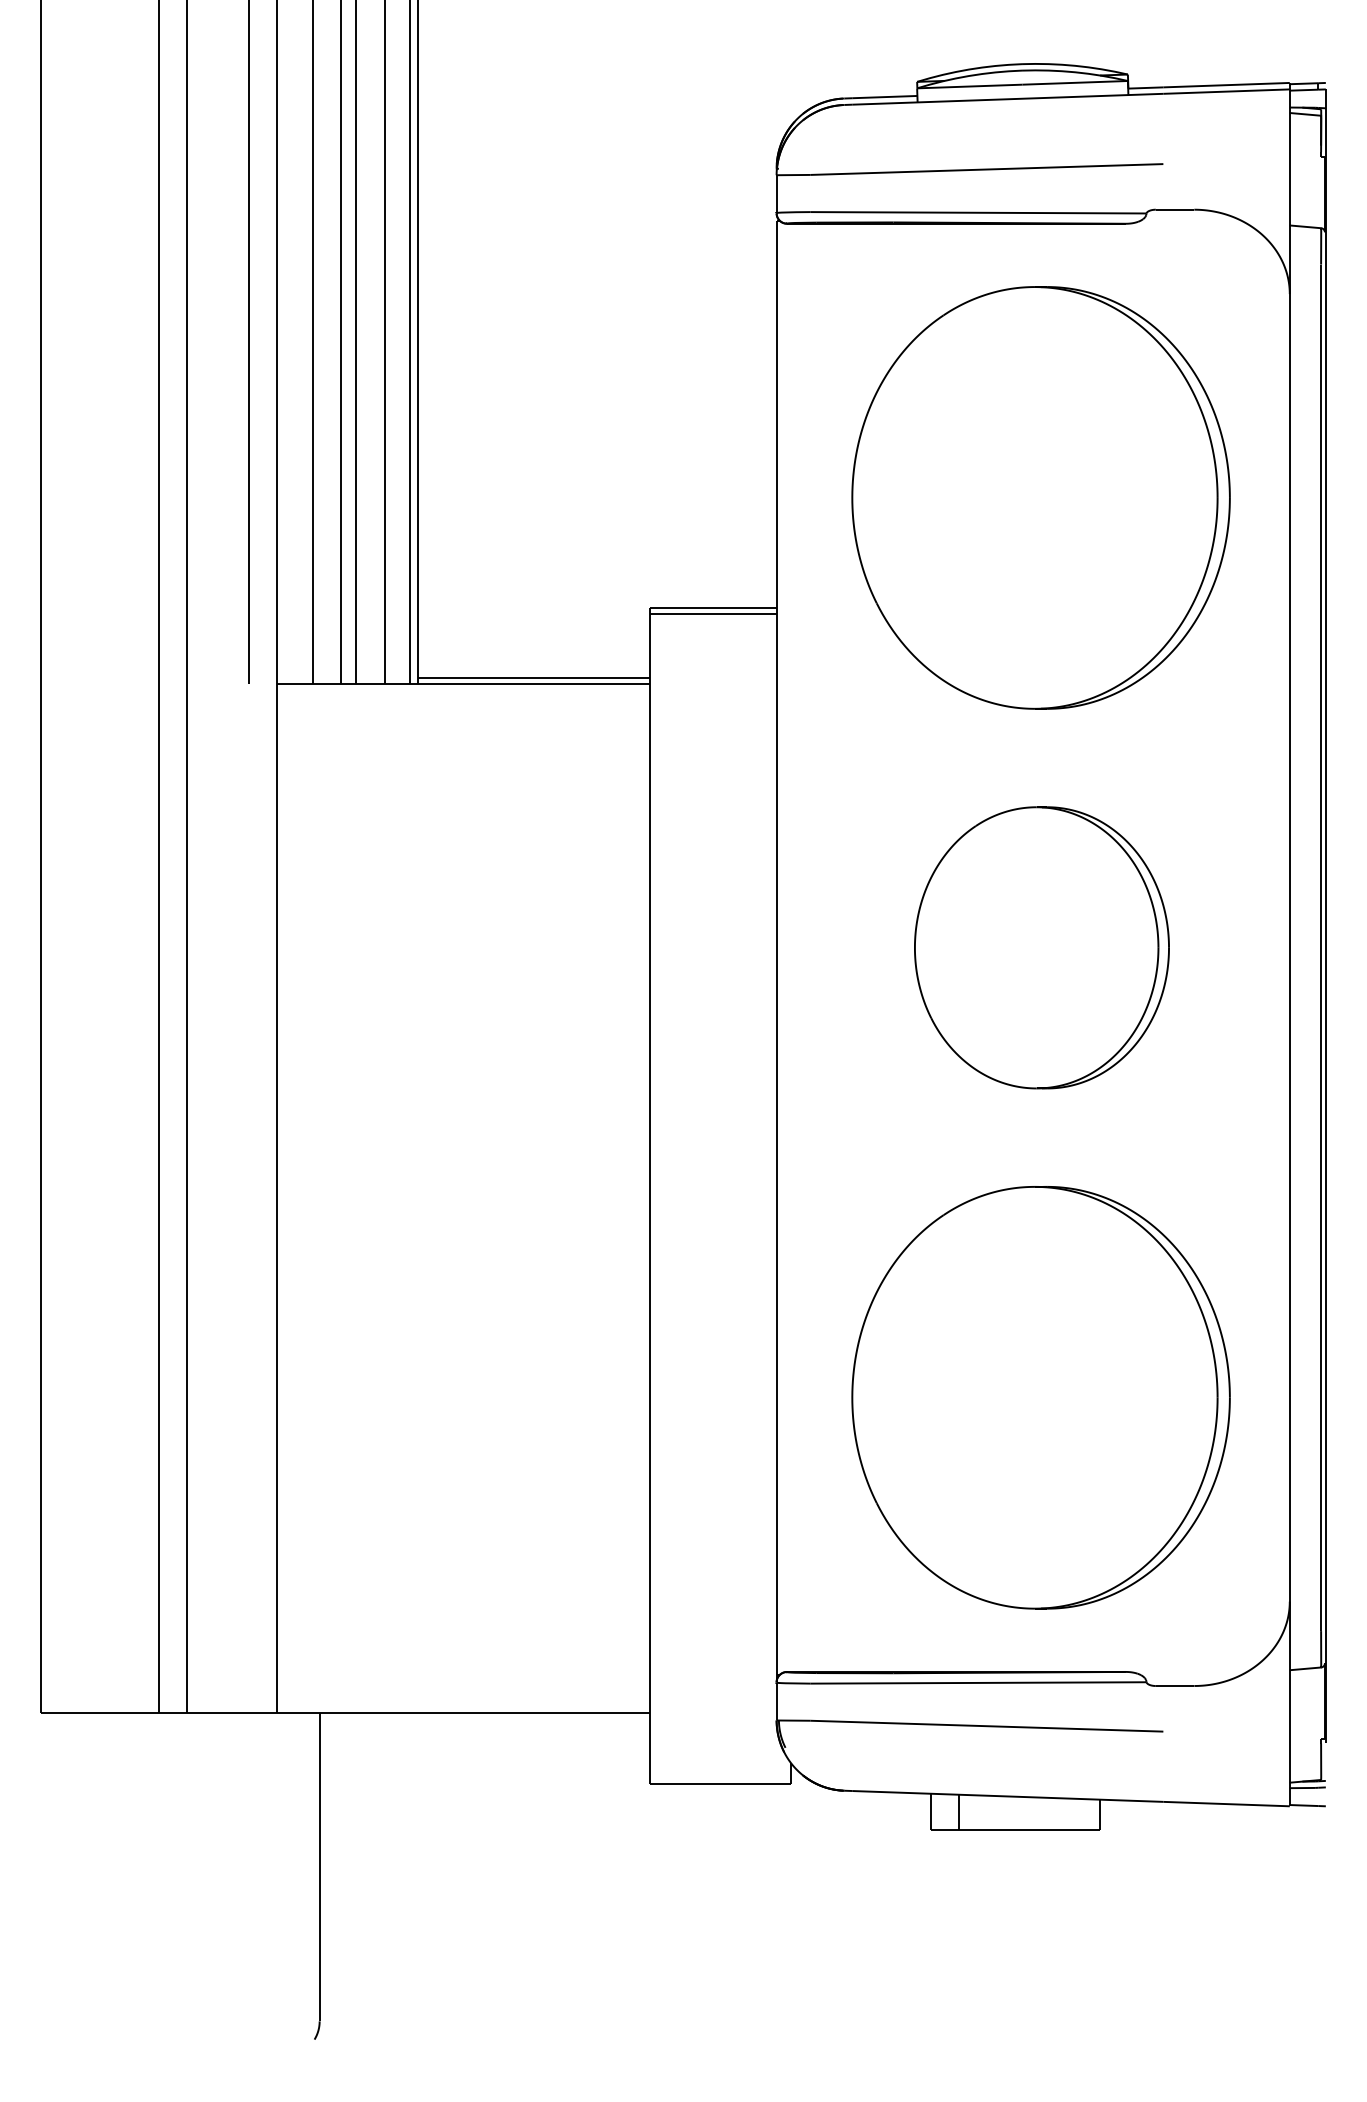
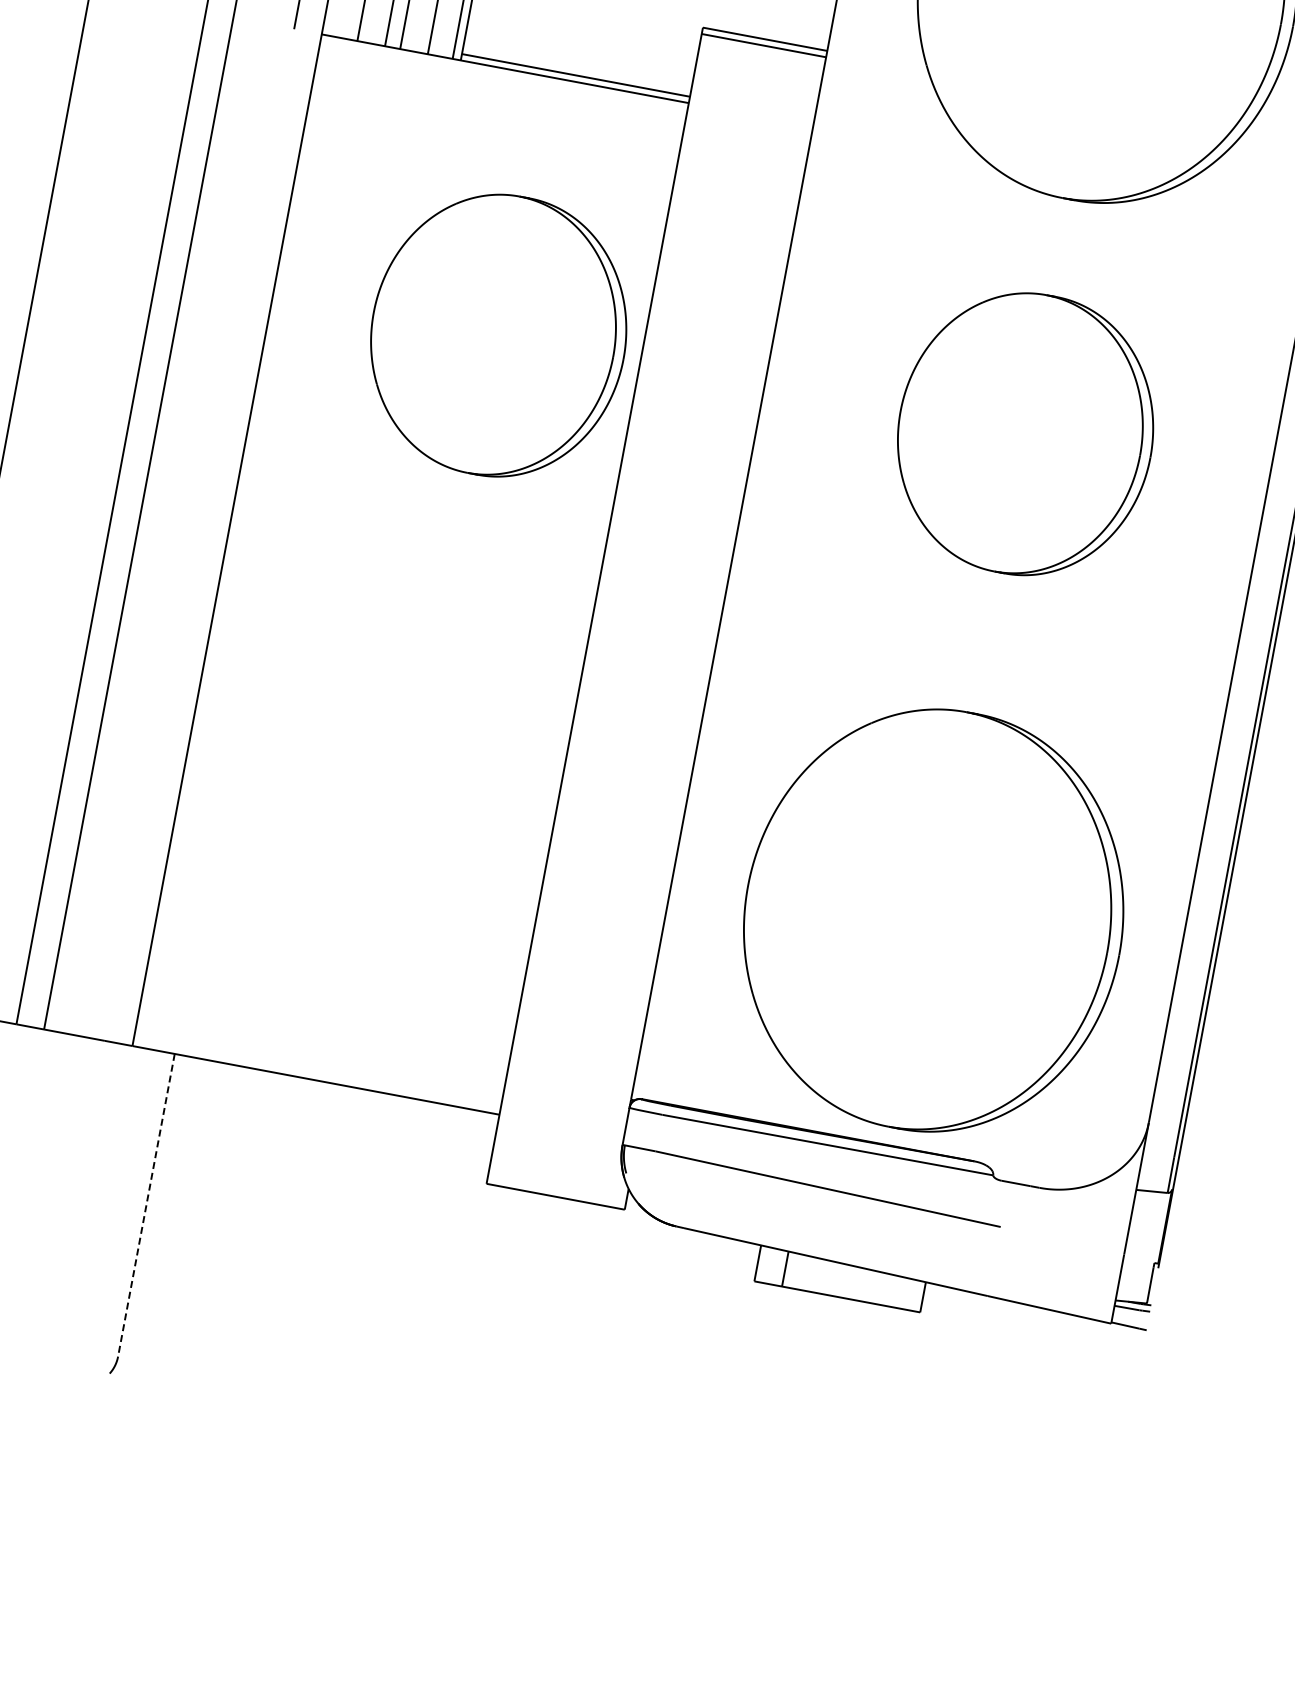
part: (505, 947) -> (498, 335), added
part: (1040, 1397) -> (933, 920), moved
line: (319, 1867) -> (146, 1205), solid -> dashed

